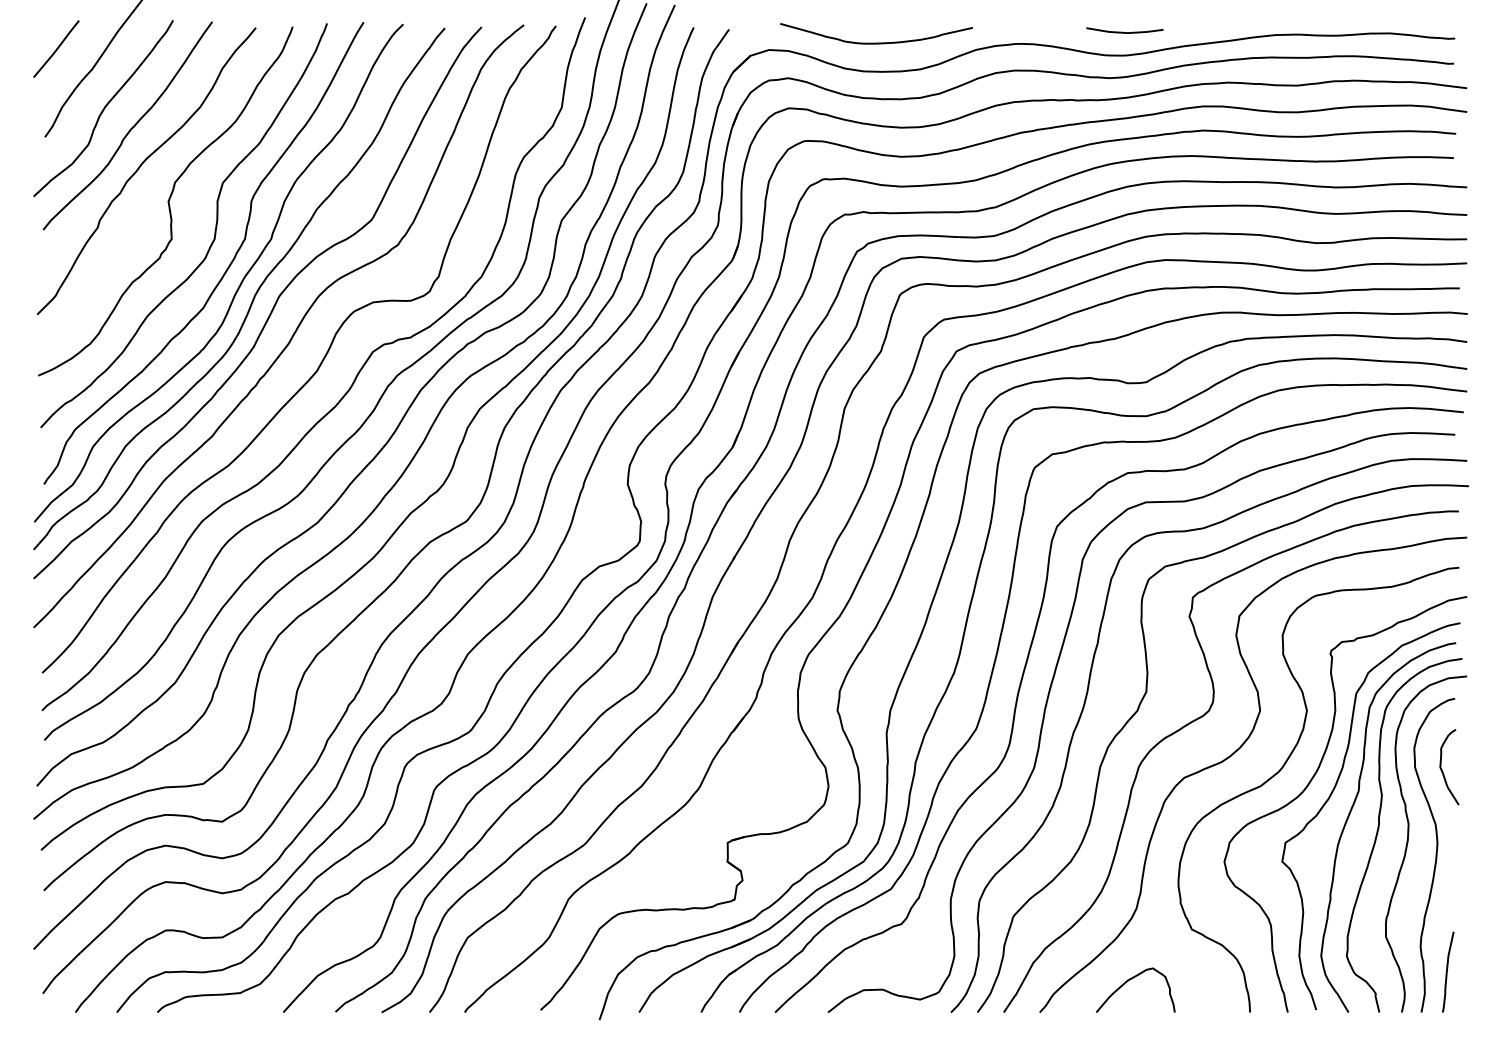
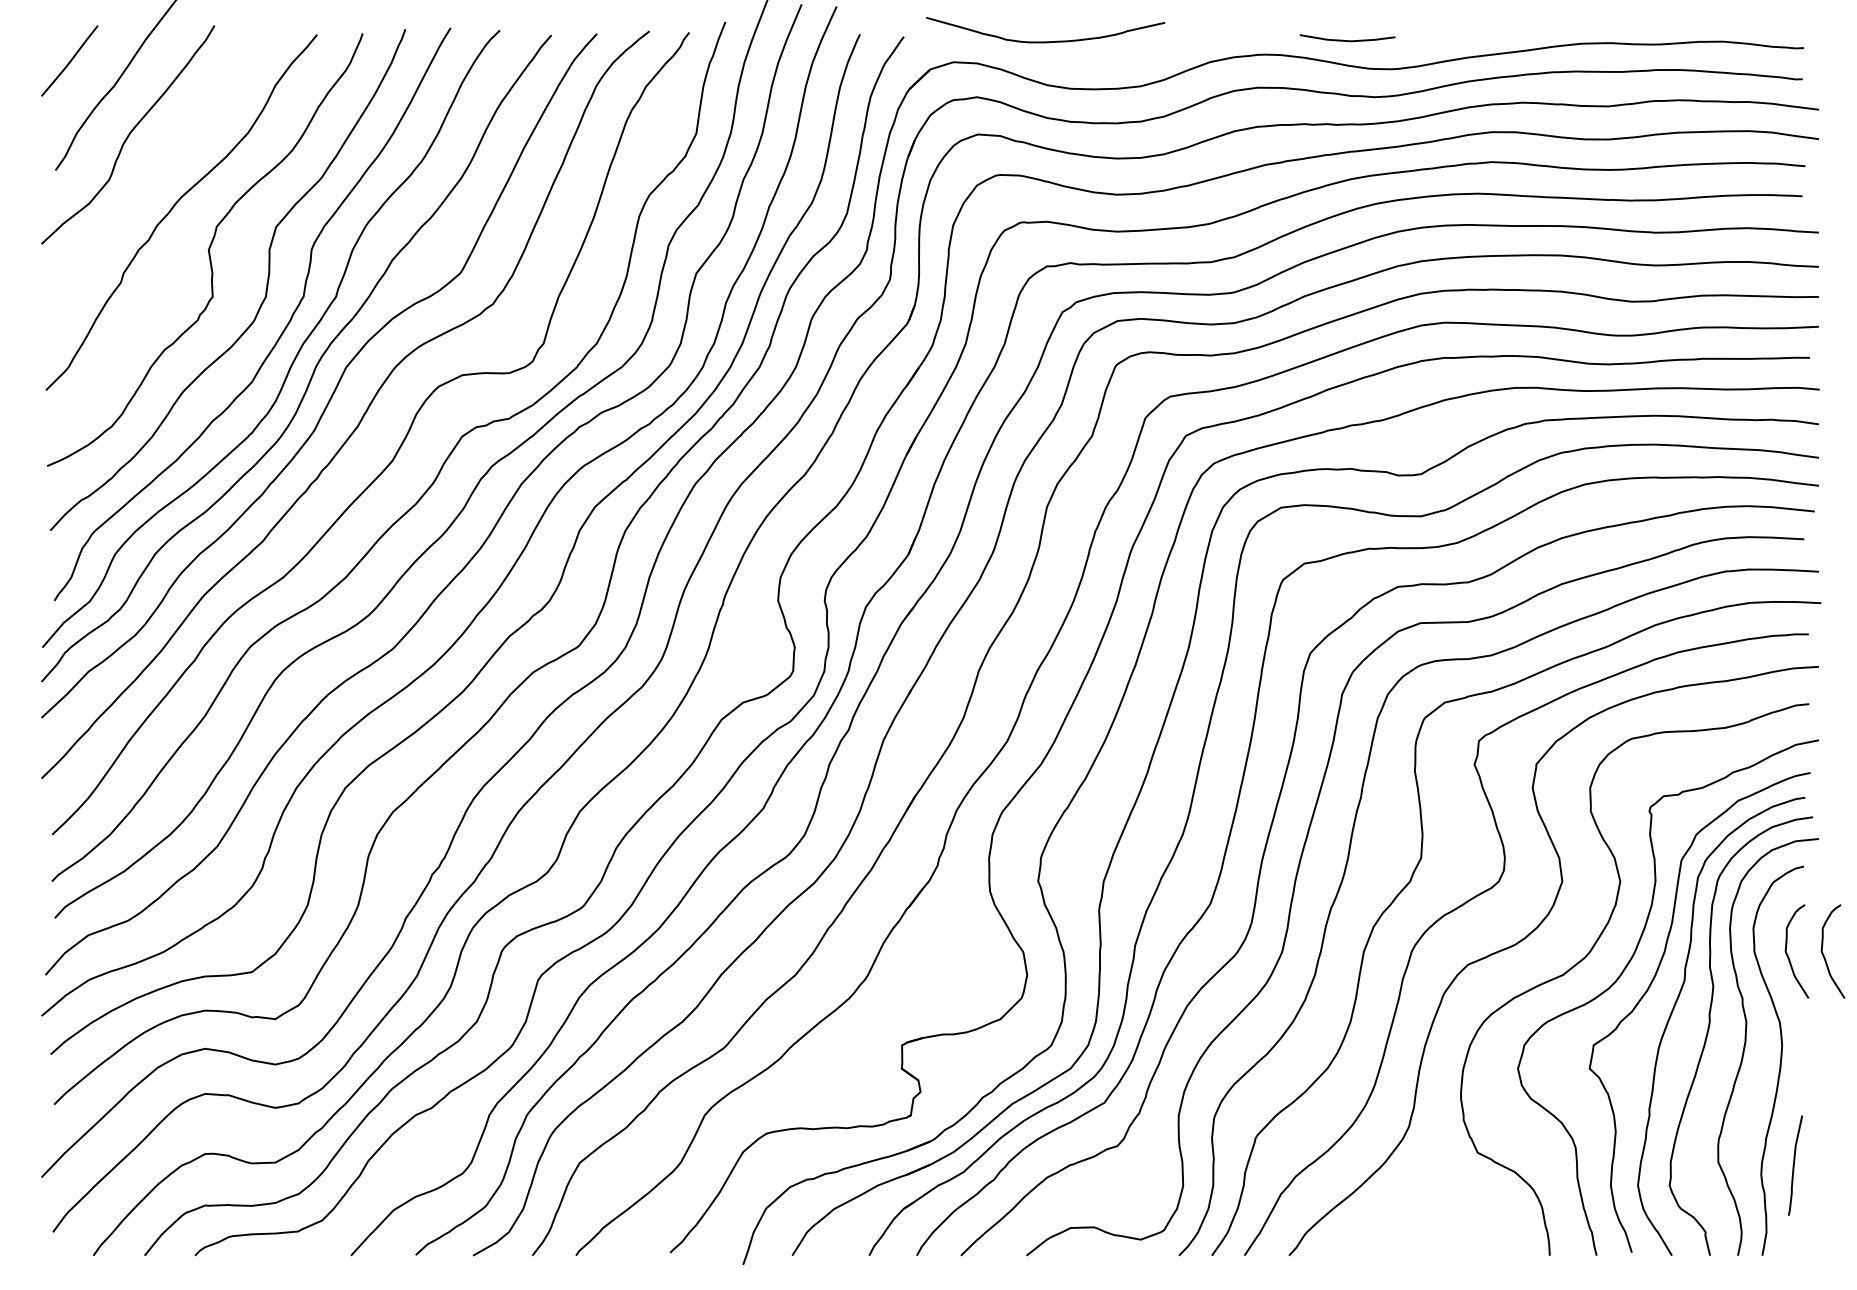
line: (1124, 32) -> (1347, 40), moved
curve: (876, 42) -> (1045, 41), moved
curve: (131, 128) -> (162, 159), removed
curve: (1471, 770) -> (1824, 955), added
curve: (1447, 972) -> (1794, 1165), moved
curve: (1130, 980) -> (1401, 1215), removed

